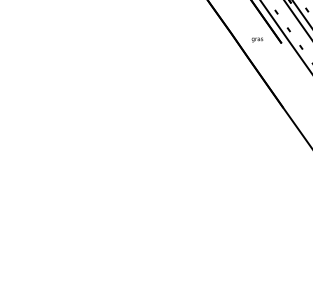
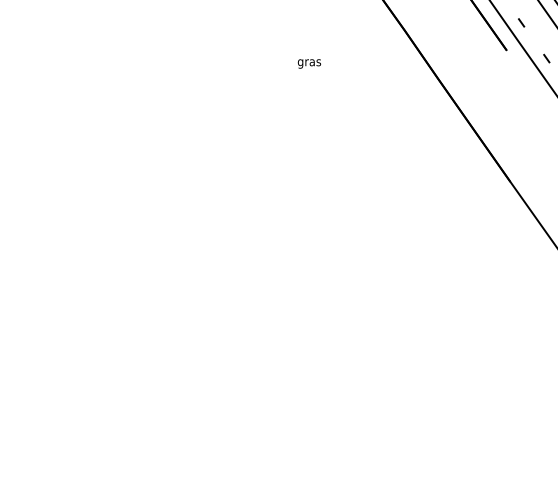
text: (257, 39) -> (309, 62), moved

